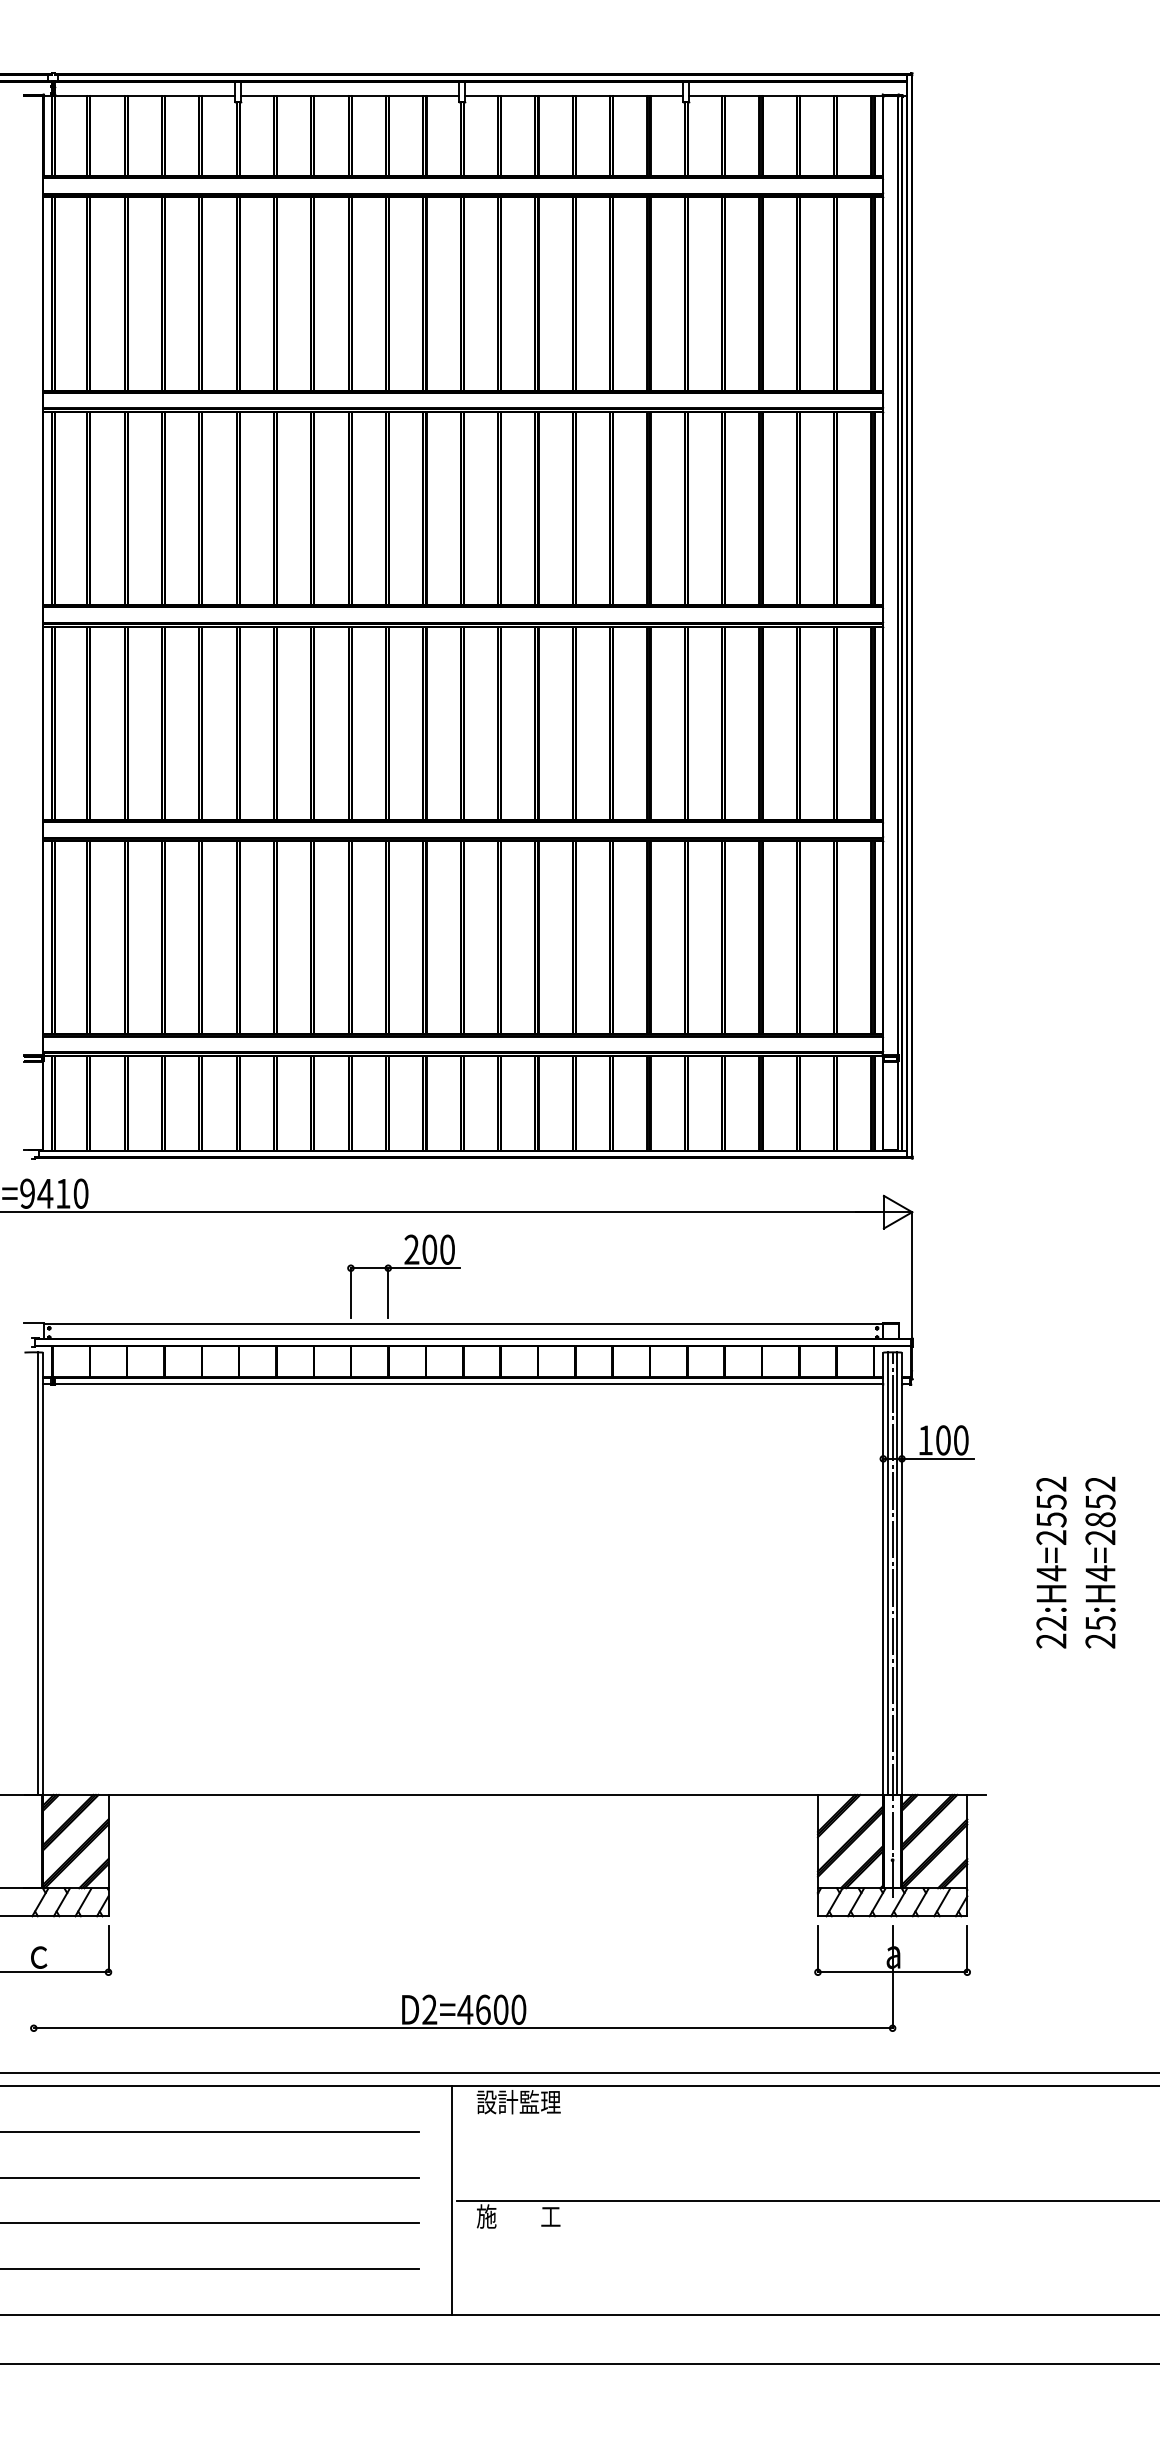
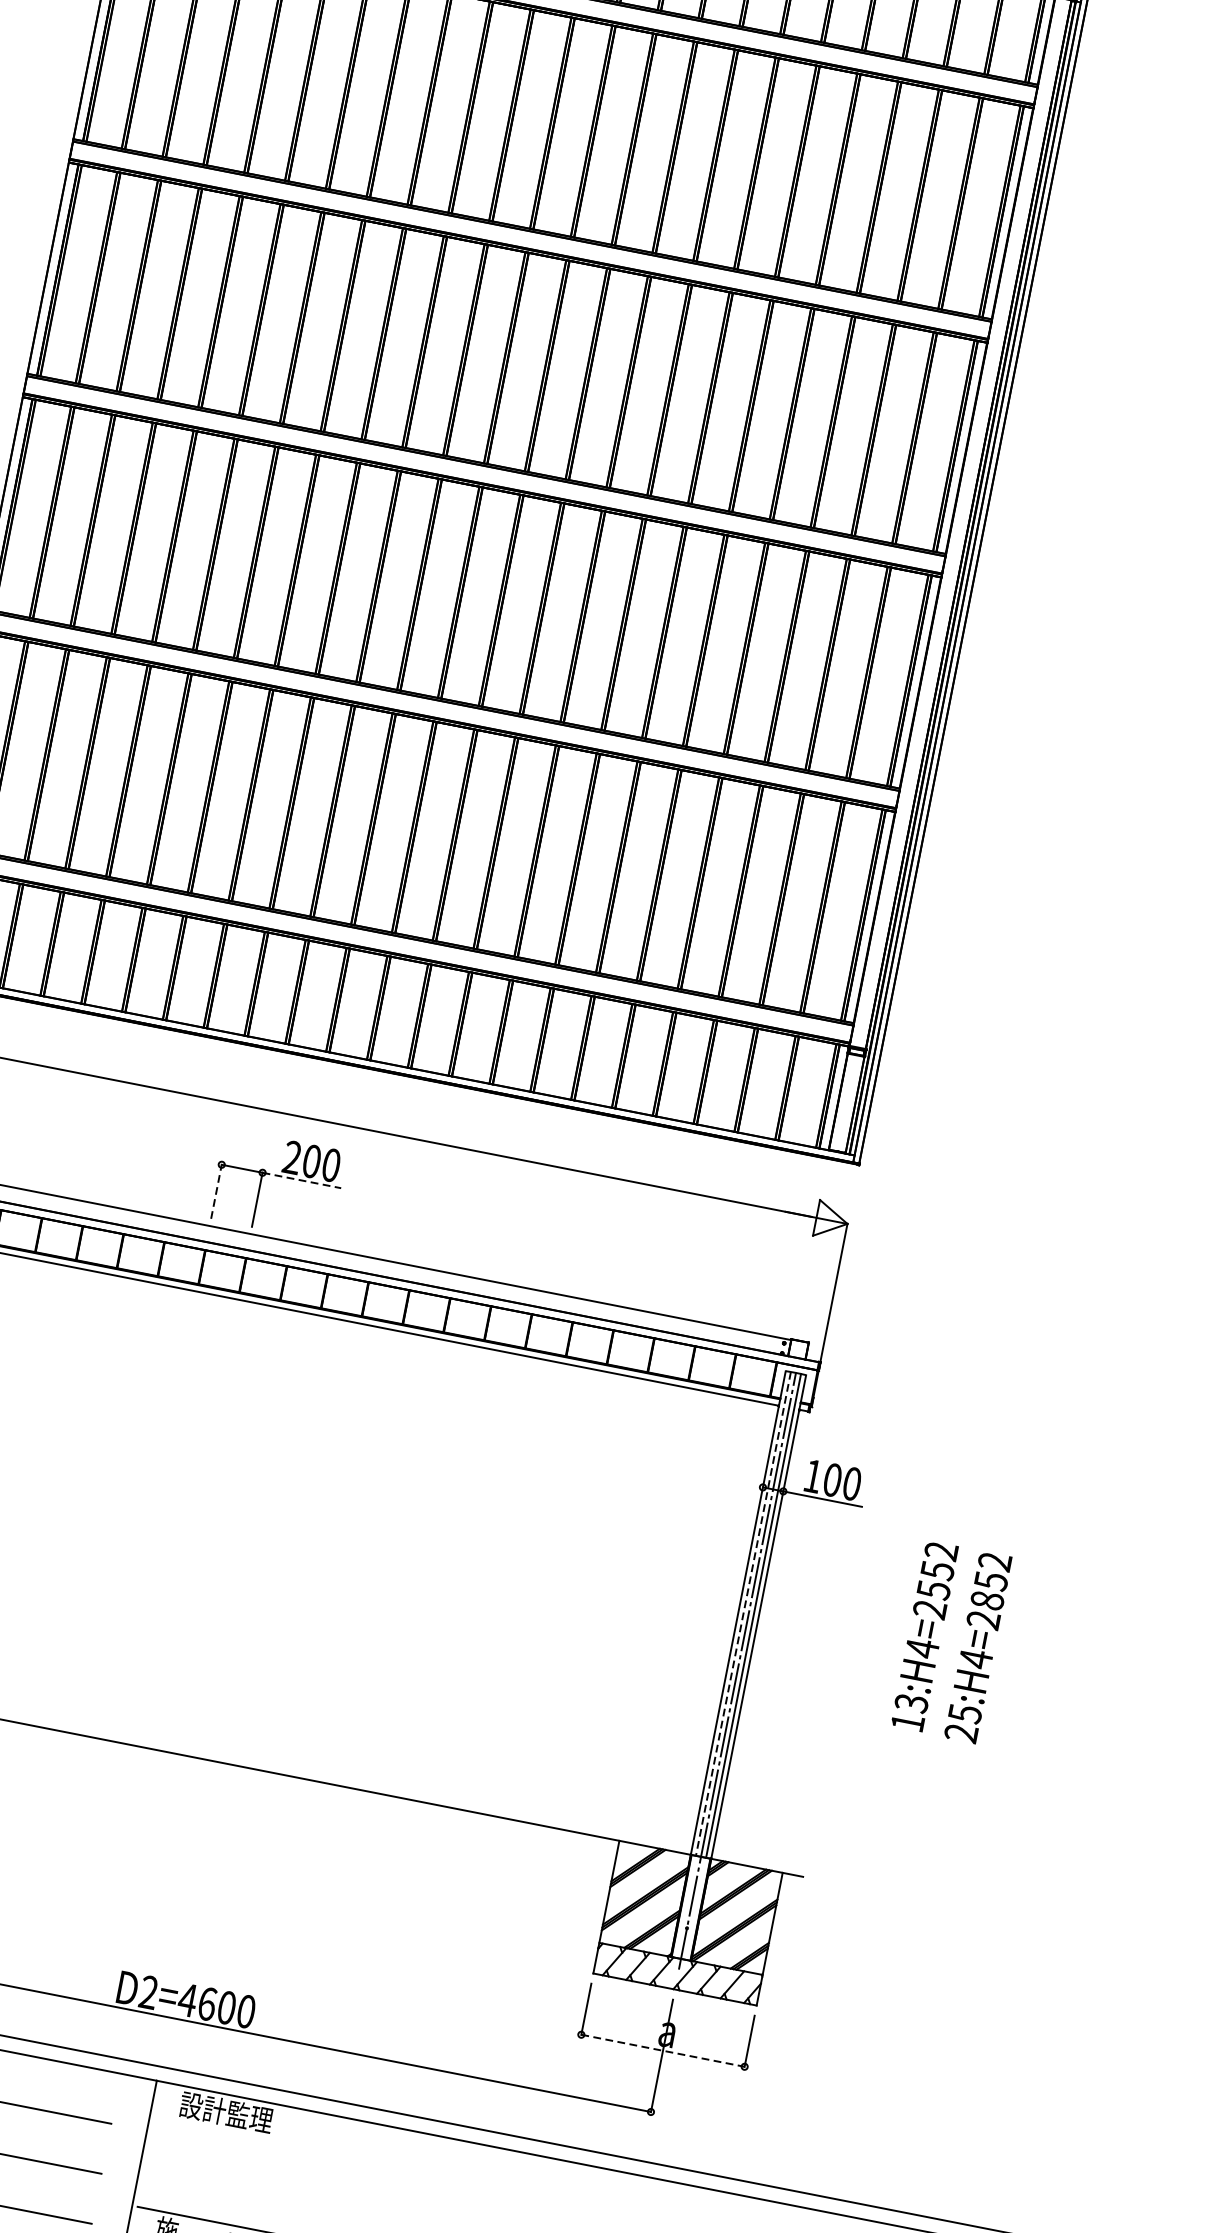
line: (424, 1268) -> (302, 1180), solid -> dashed
line: (350, 1292) -> (216, 1191), solid -> dashed
line: (888, 1574) -> (743, 1614), solid -> dashed
text: (1051, 1632) -> (909, 1713), 22:H4=2552 -> 13:H4=2552
line: (892, 1972) -> (662, 2050), solid -> dashed

